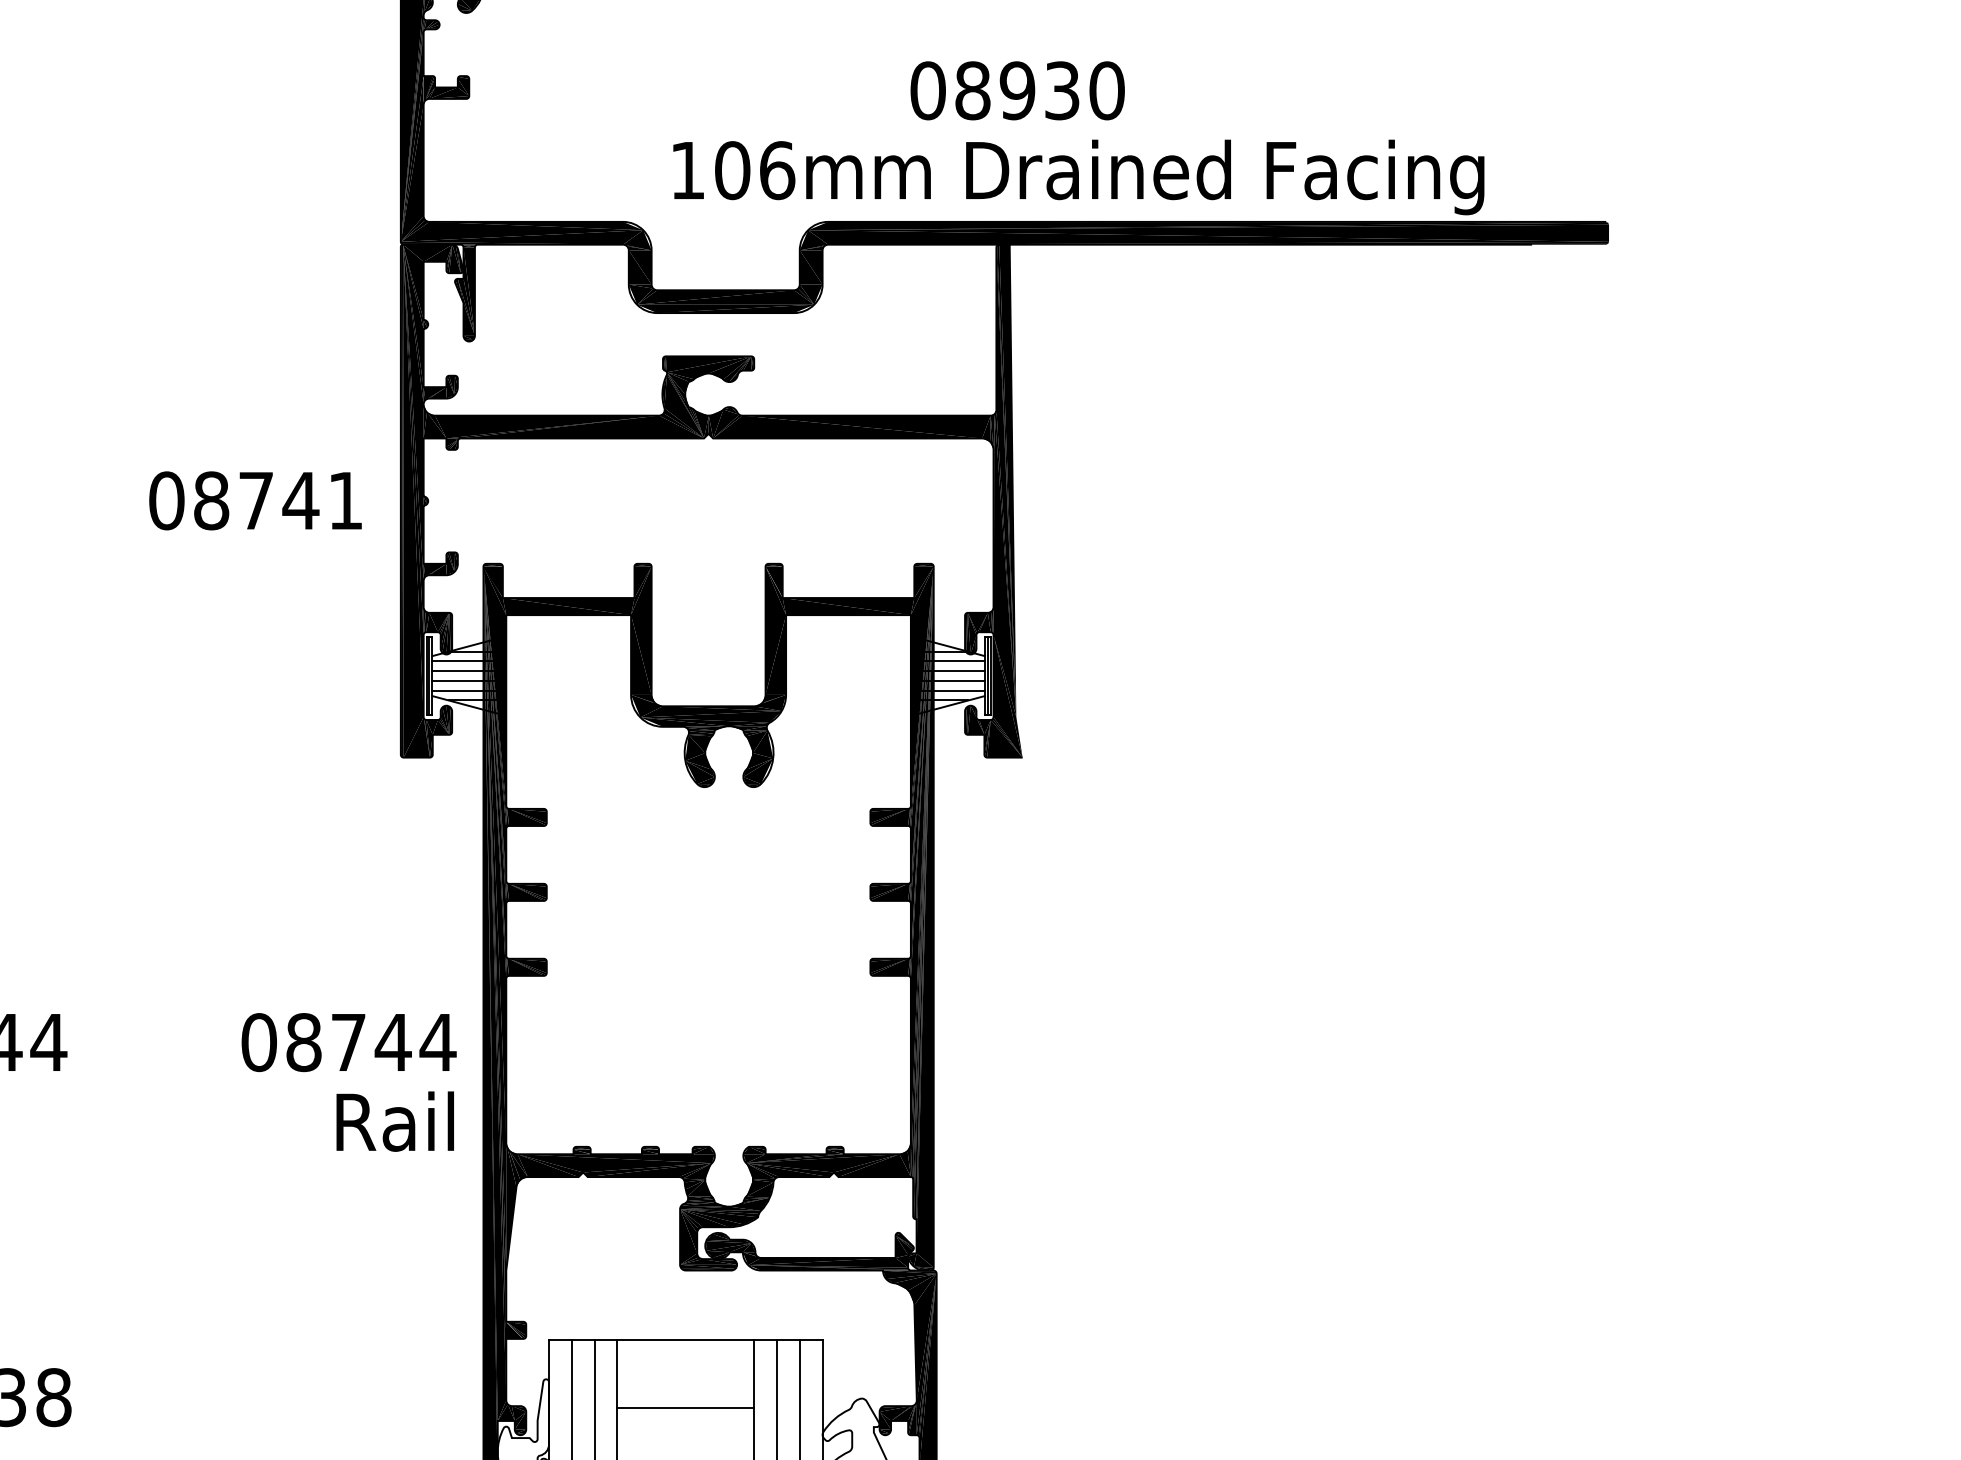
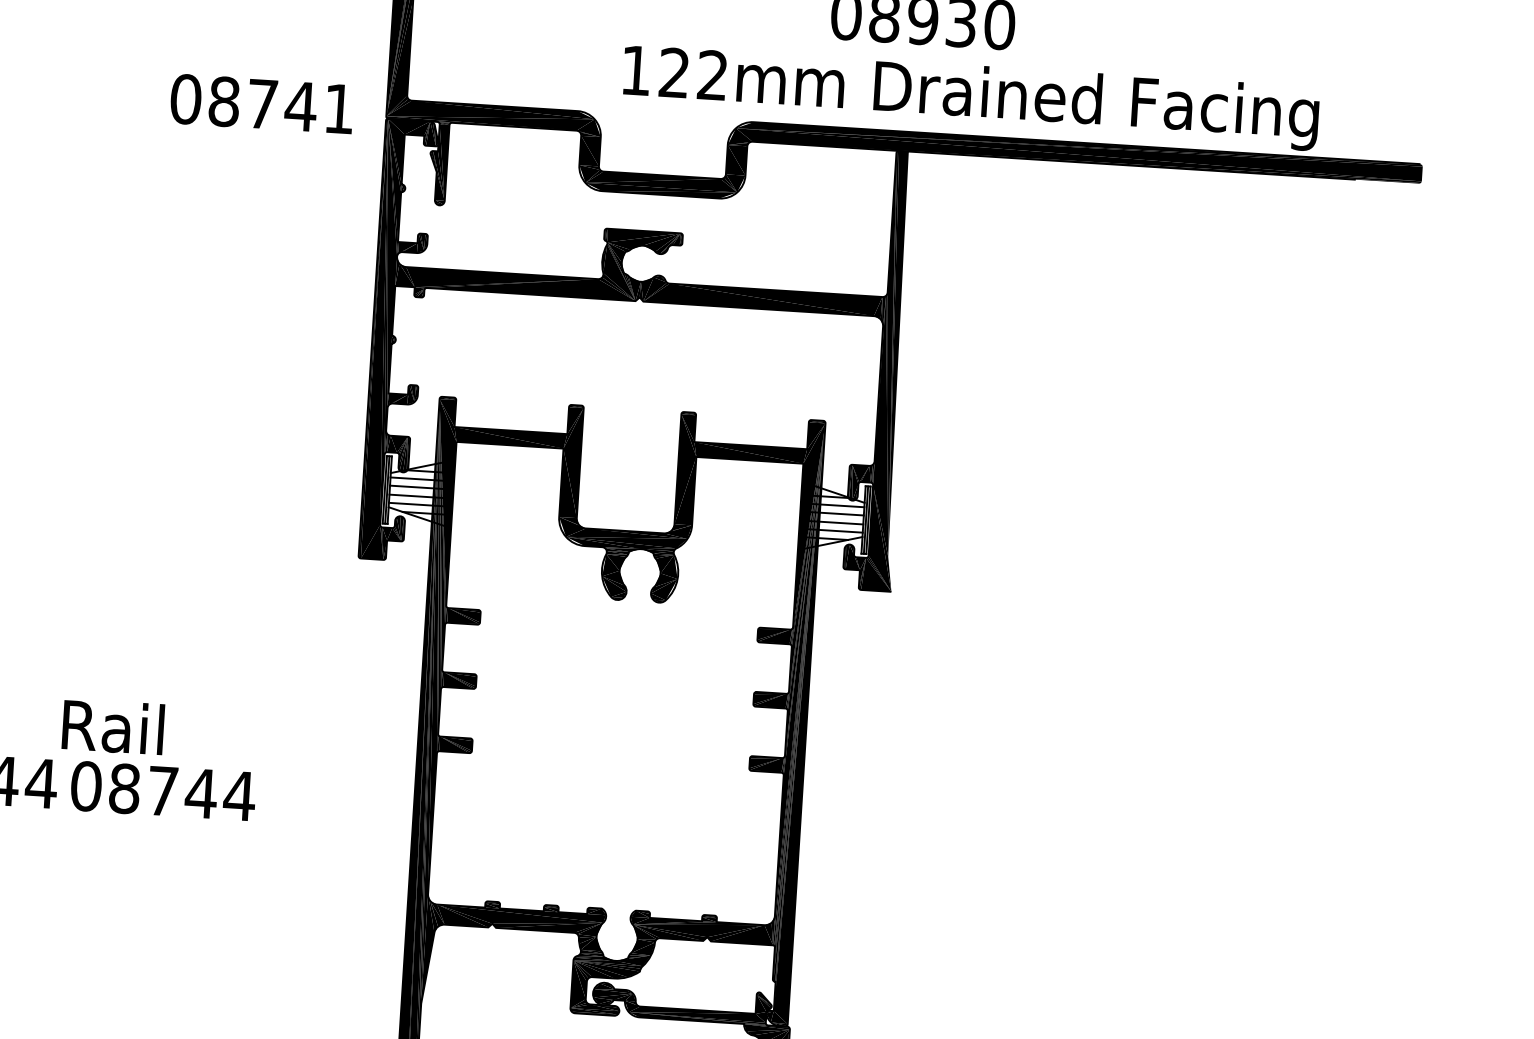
text: (755, 170) -> (694, 74), 106mm -> 122mm
text: (255, 500) -> (262, 103), moved
text: (348, 1042) -> (162, 791), moved
text: (394, 1121) -> (112, 726), moved

